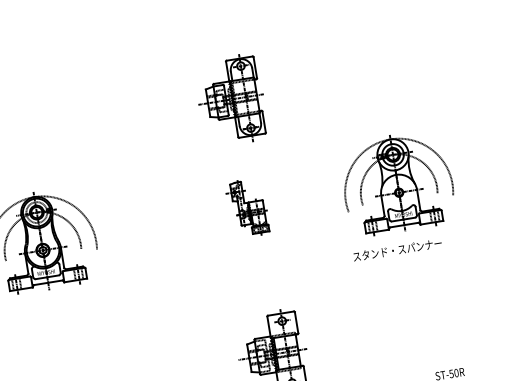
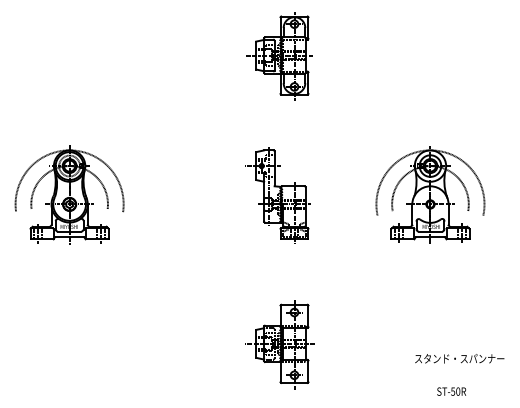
part: (231, 100) -> (279, 56), moved
part: (246, 208) -> (277, 195), size x1.67
text: (397, 249) -> (459, 358), moved

